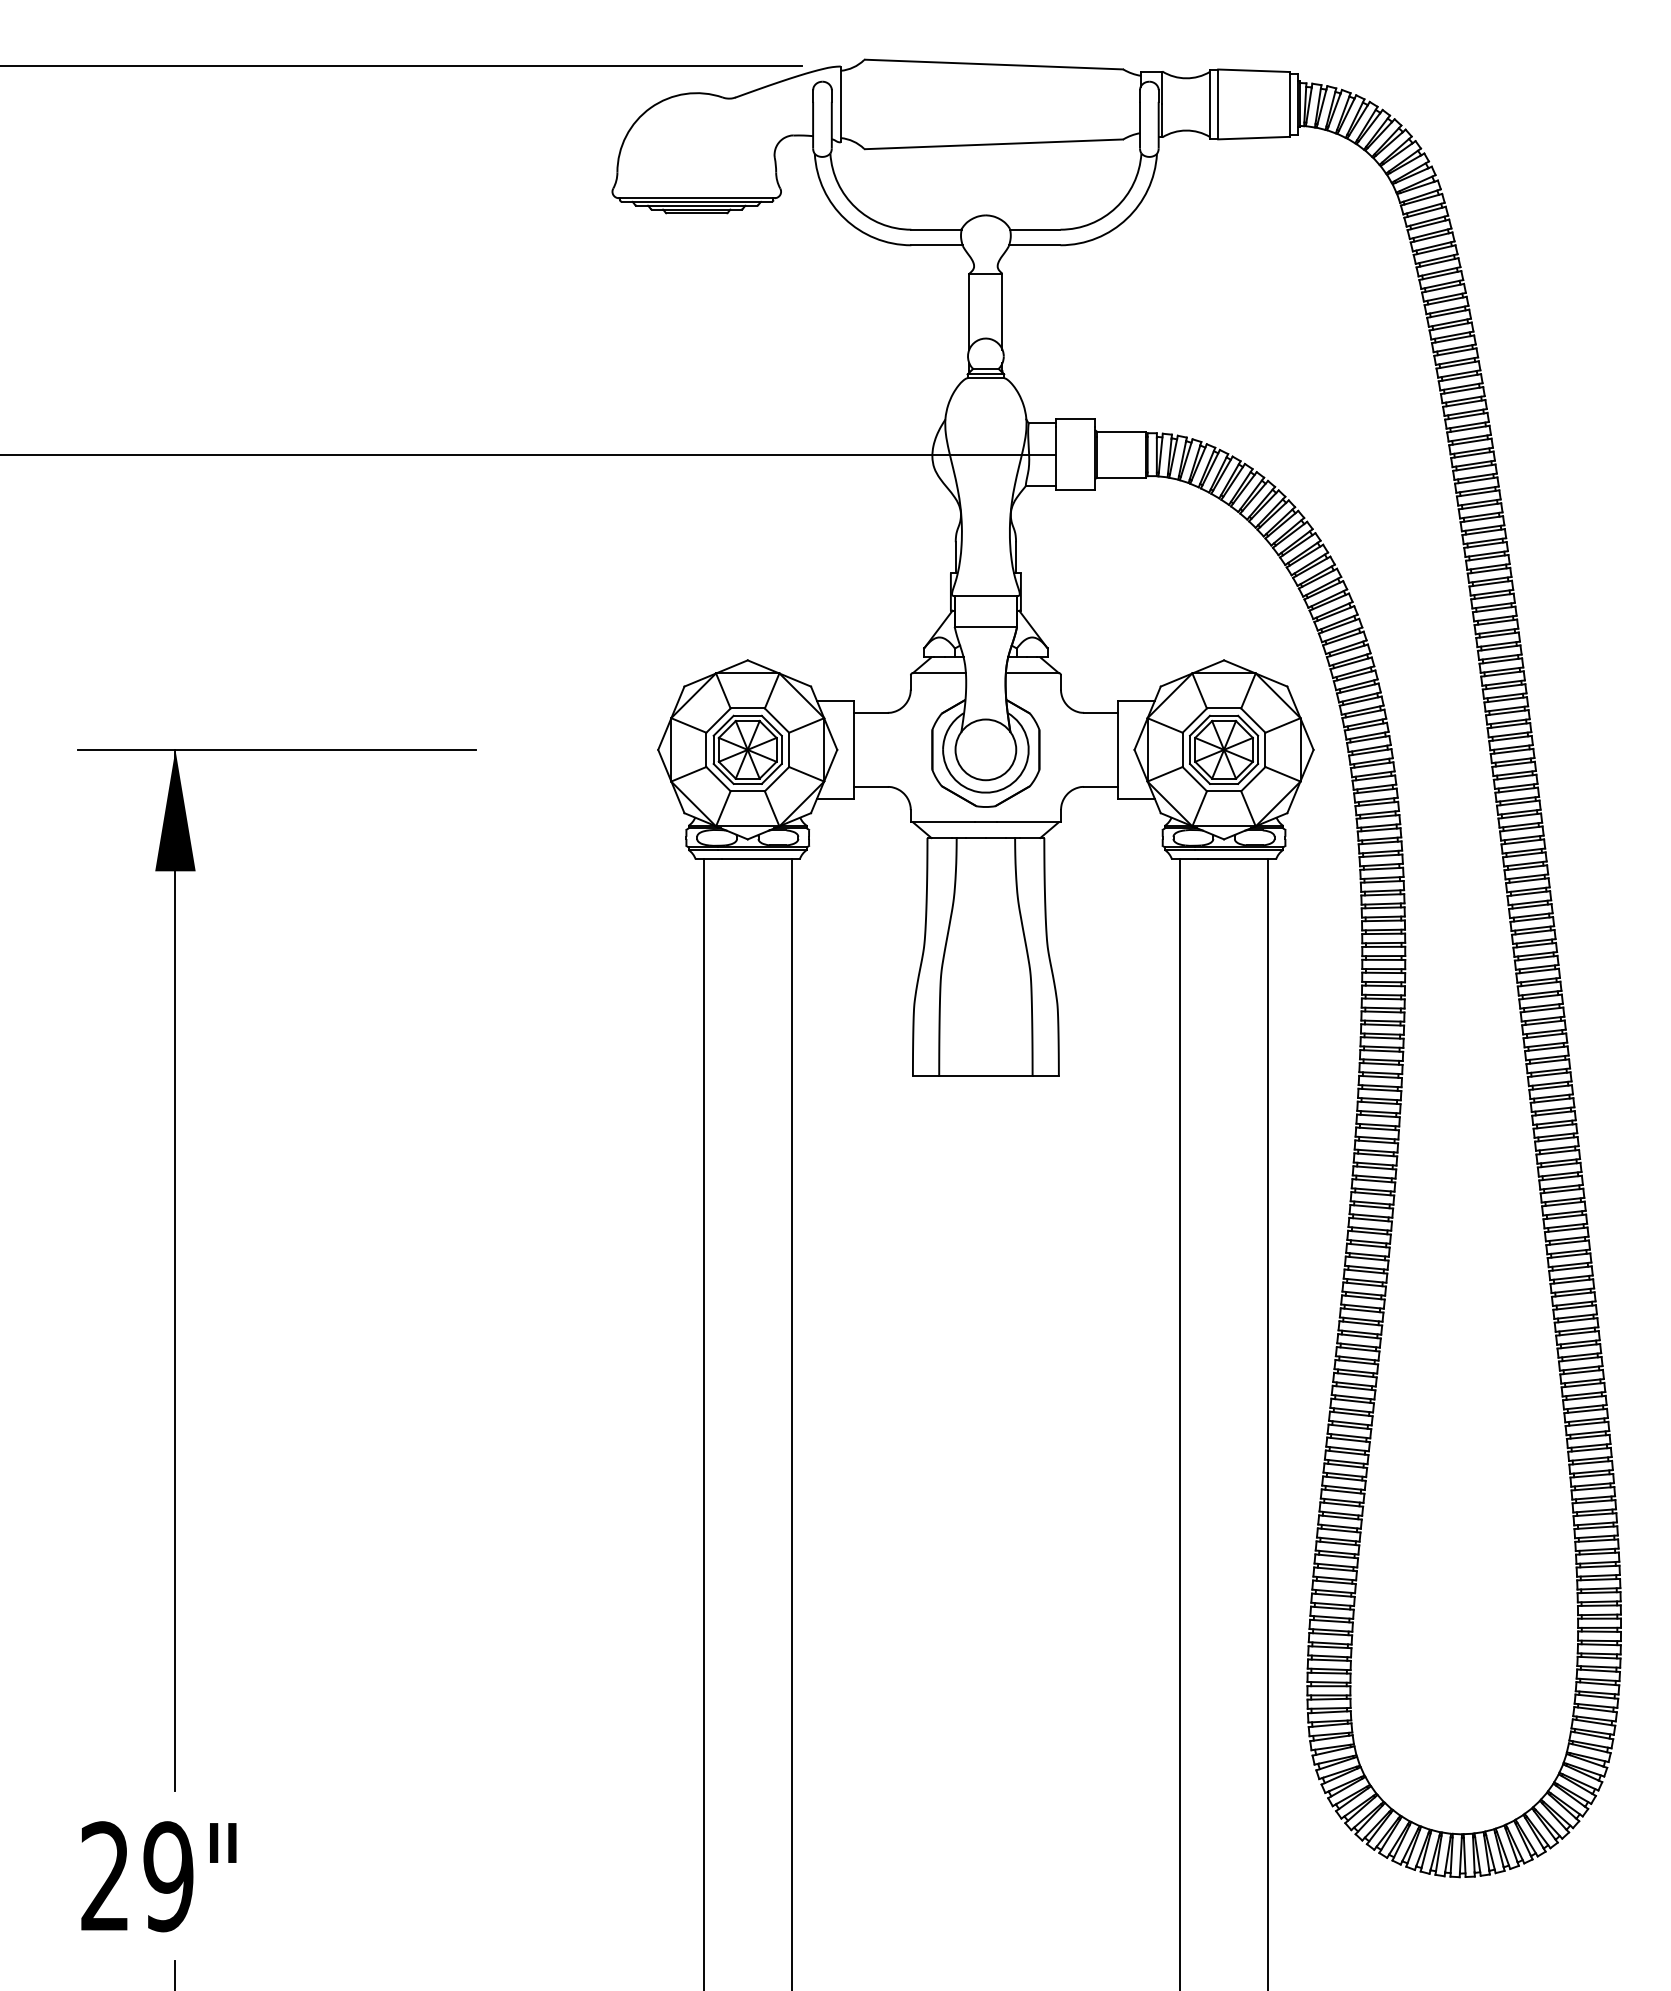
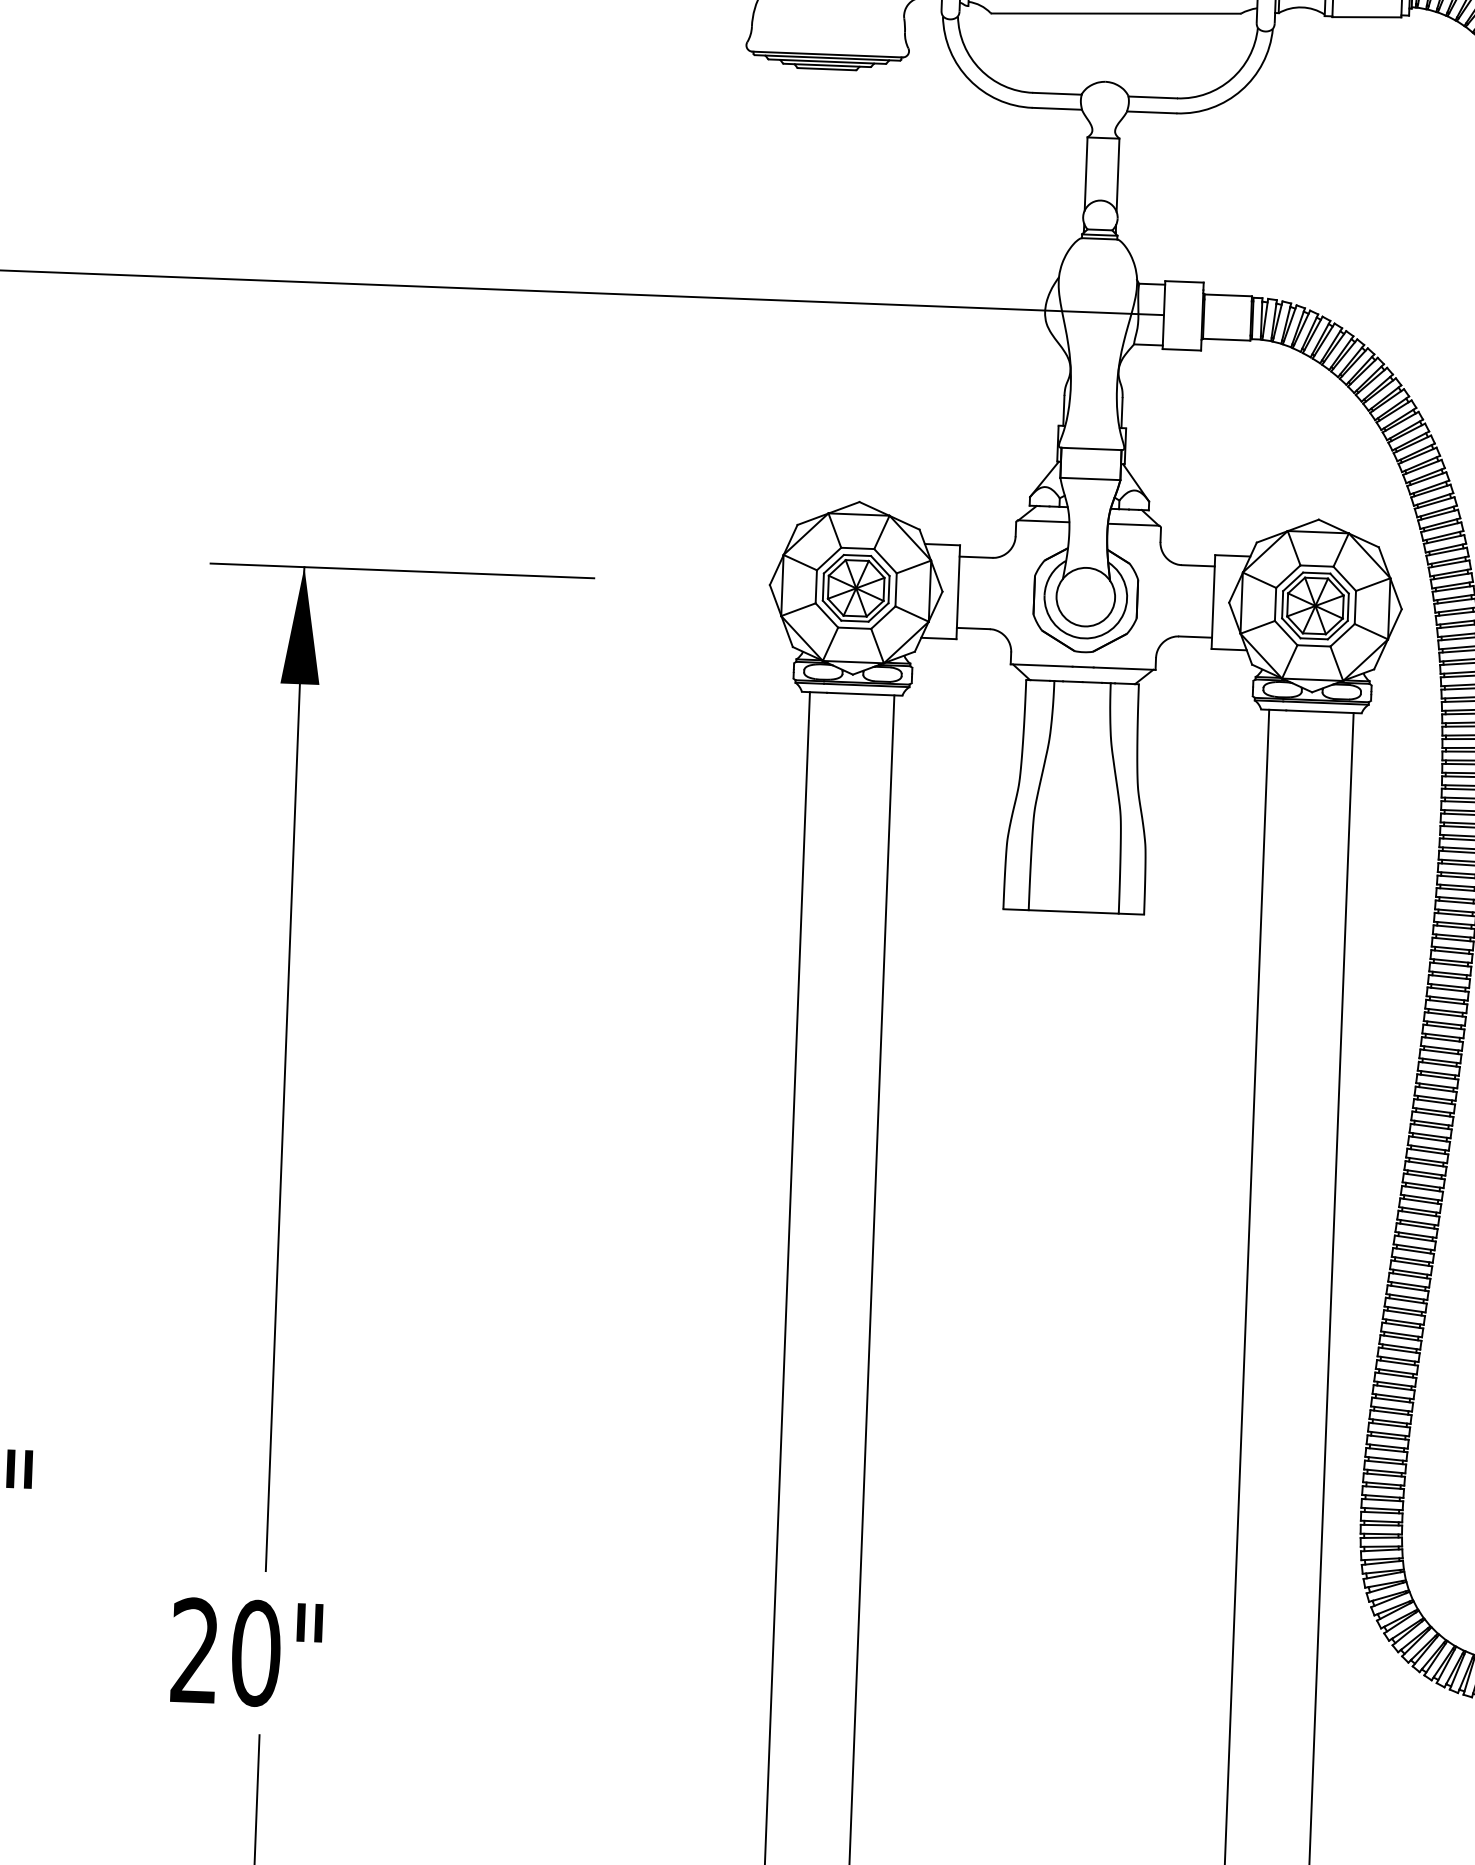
text: (168, 1876) -> (255, 1653), 29" -> 20"

